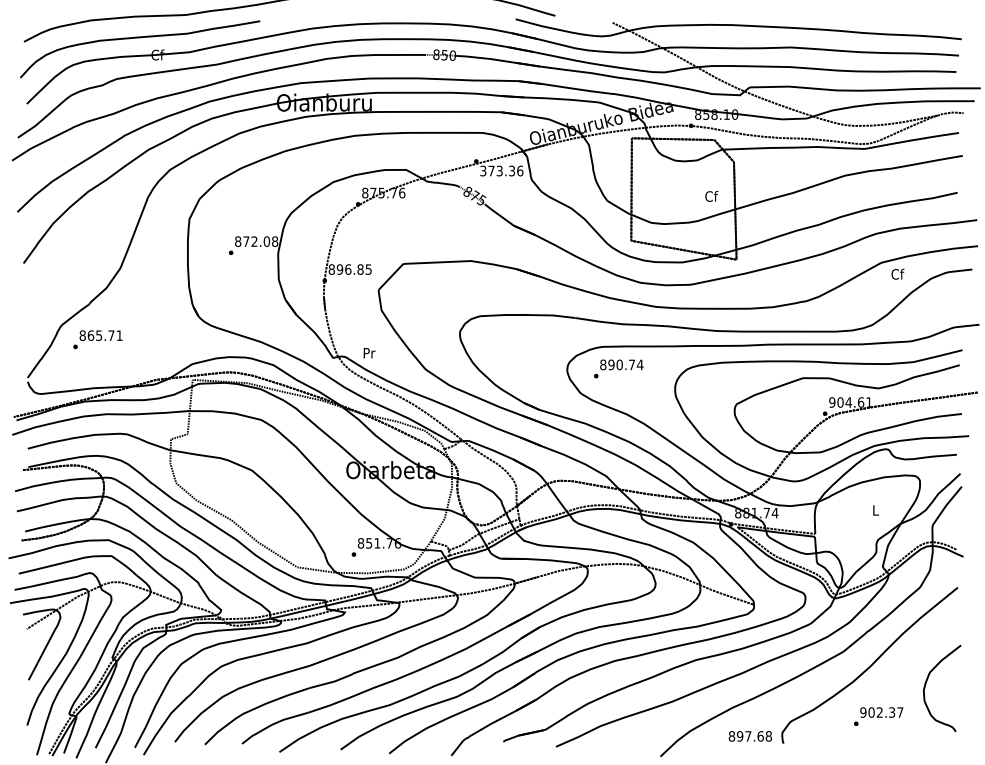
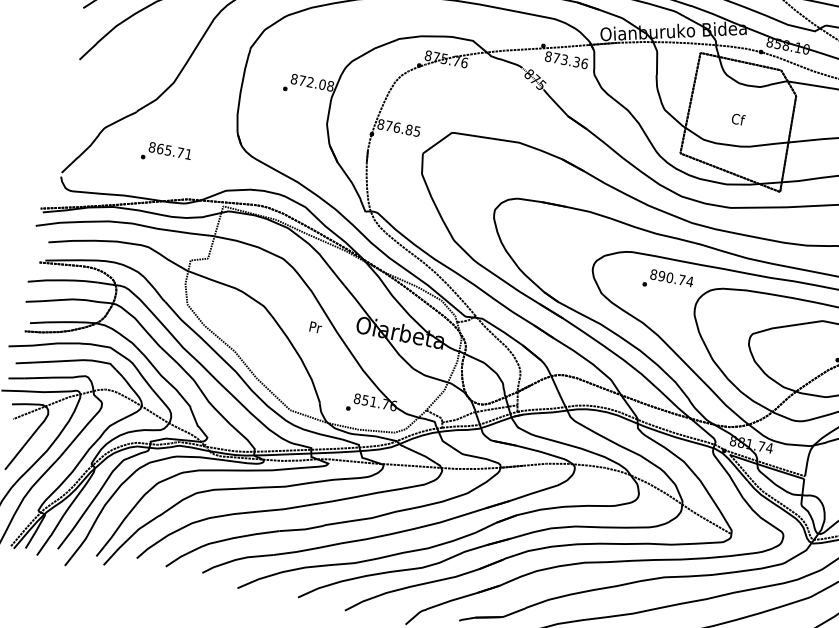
text: (483, 170) -> (548, 56), 373.36 -> 873.36
text: (711, 195) -> (738, 118), moved
text: (339, 269) -> (388, 125), 896.85 -> 876.85
text: (97, 339) -> (166, 153), moved
text: (369, 353) -> (315, 327), moved
text: (618, 368) -> (668, 281), moved

